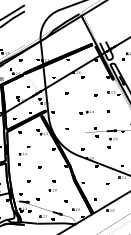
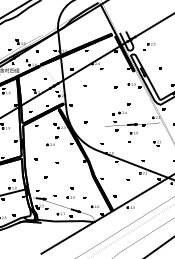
part: (87, 112) -> (119, 113), moved
part: (24, 150) -> (52, 141), moved
part: (52, 185) -> (70, 192), moved

